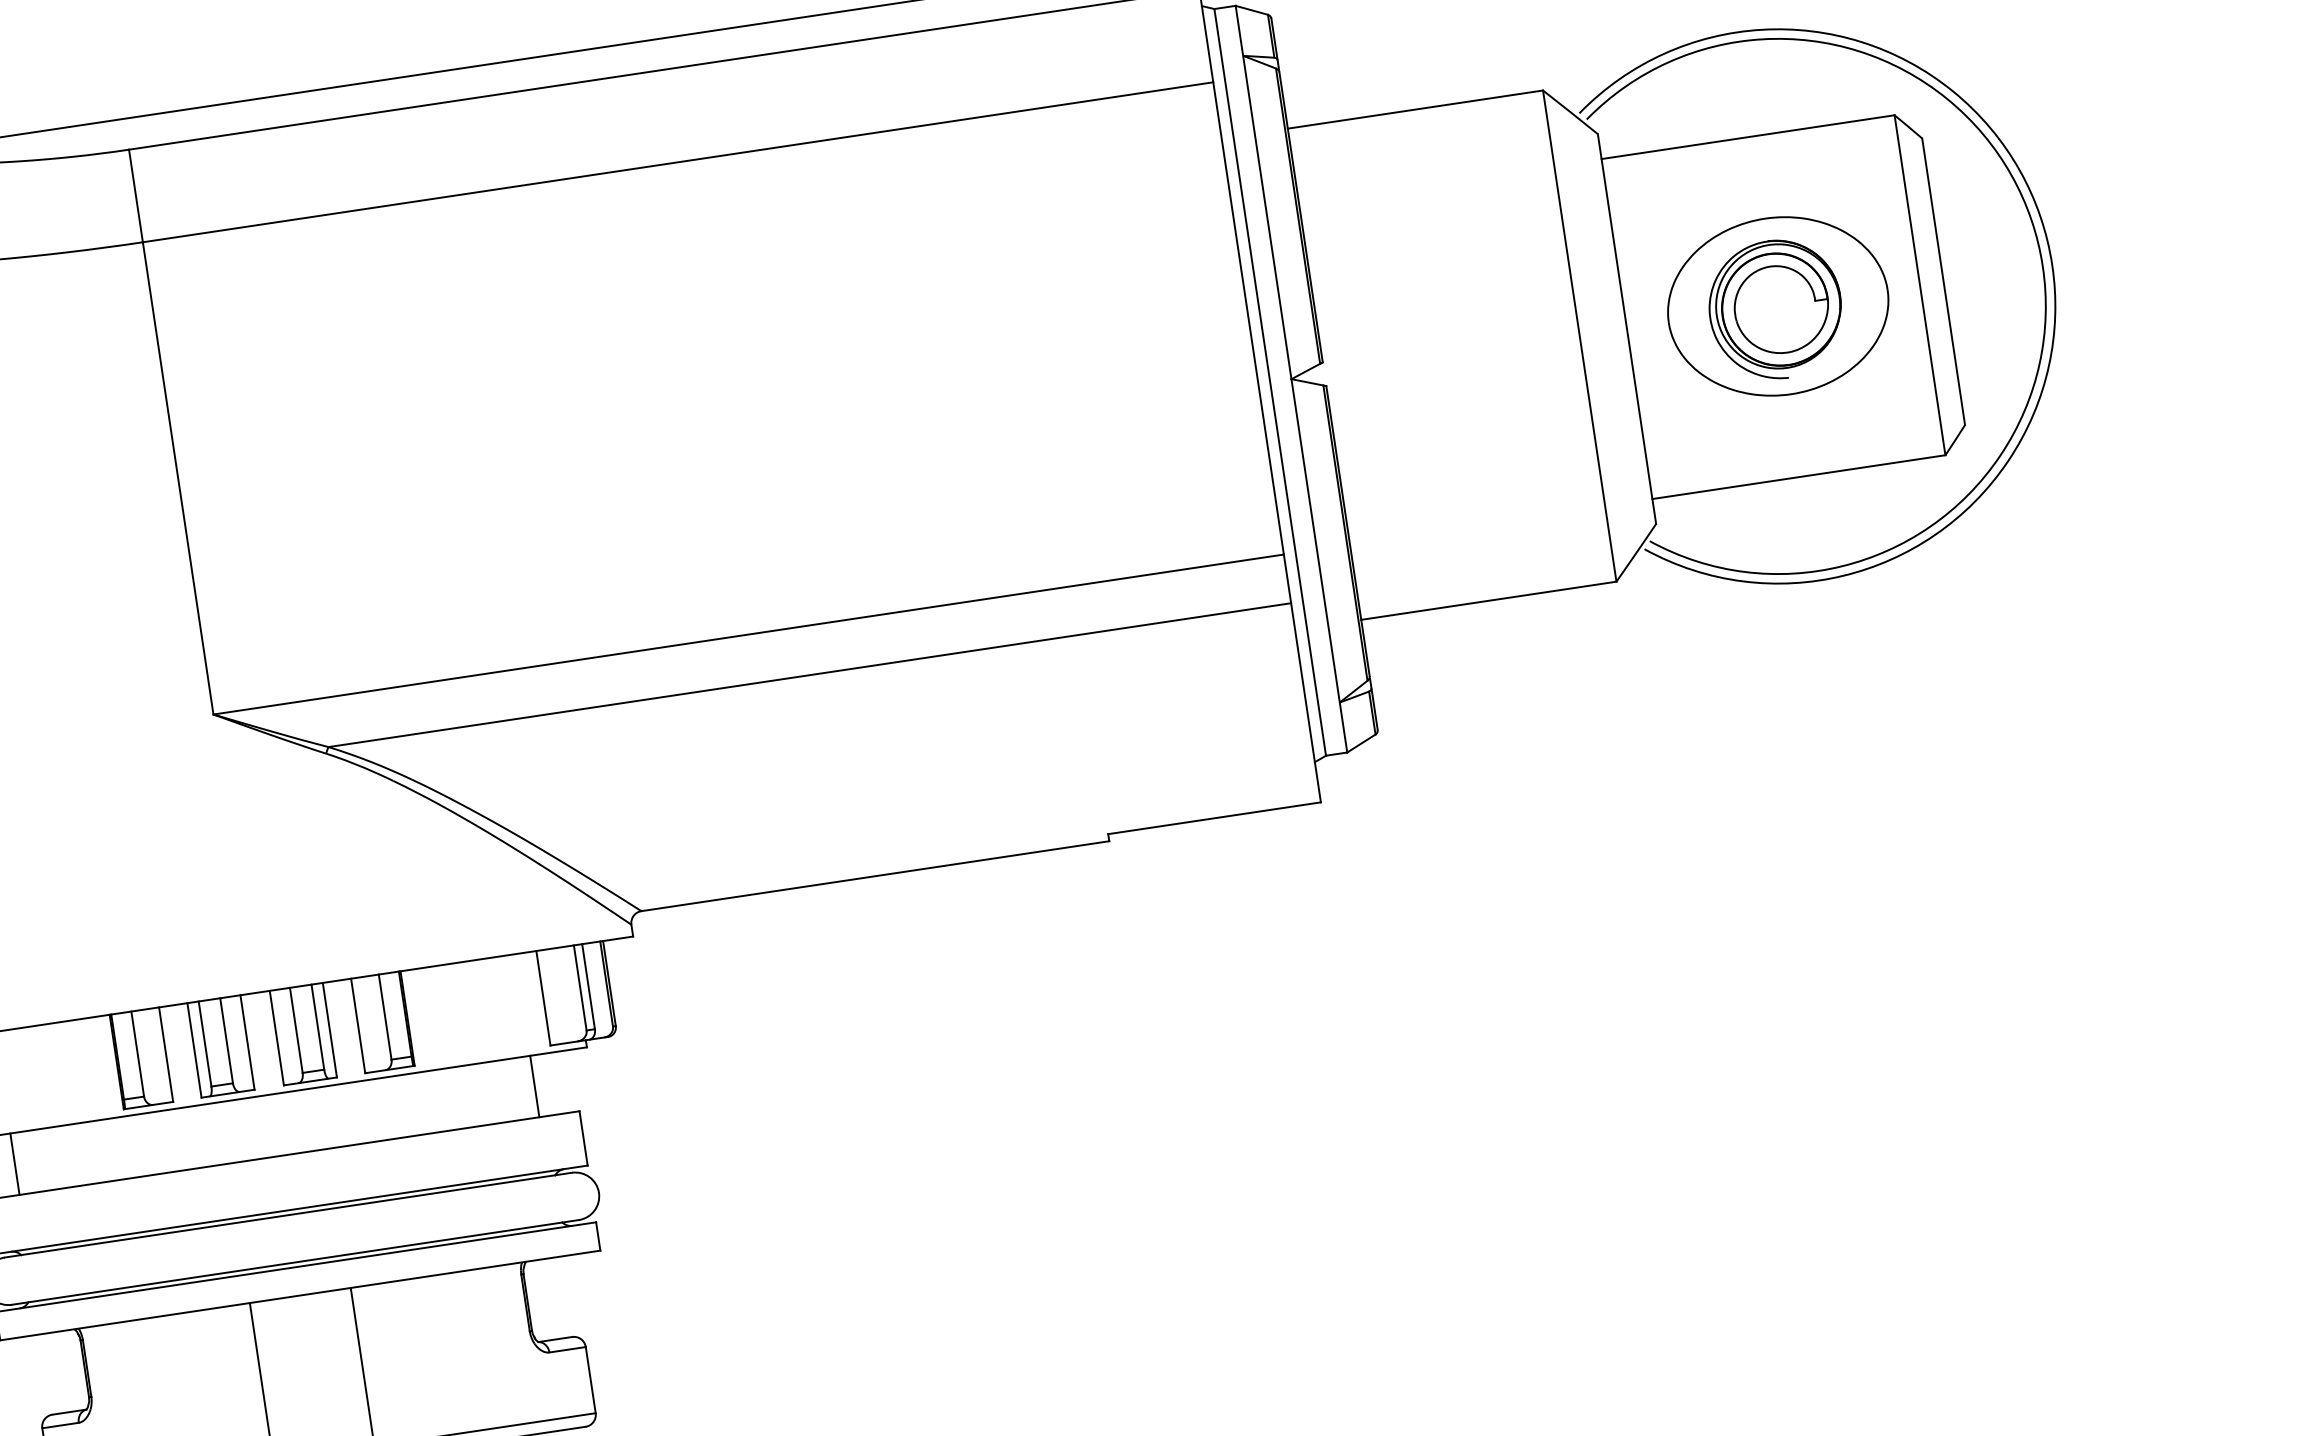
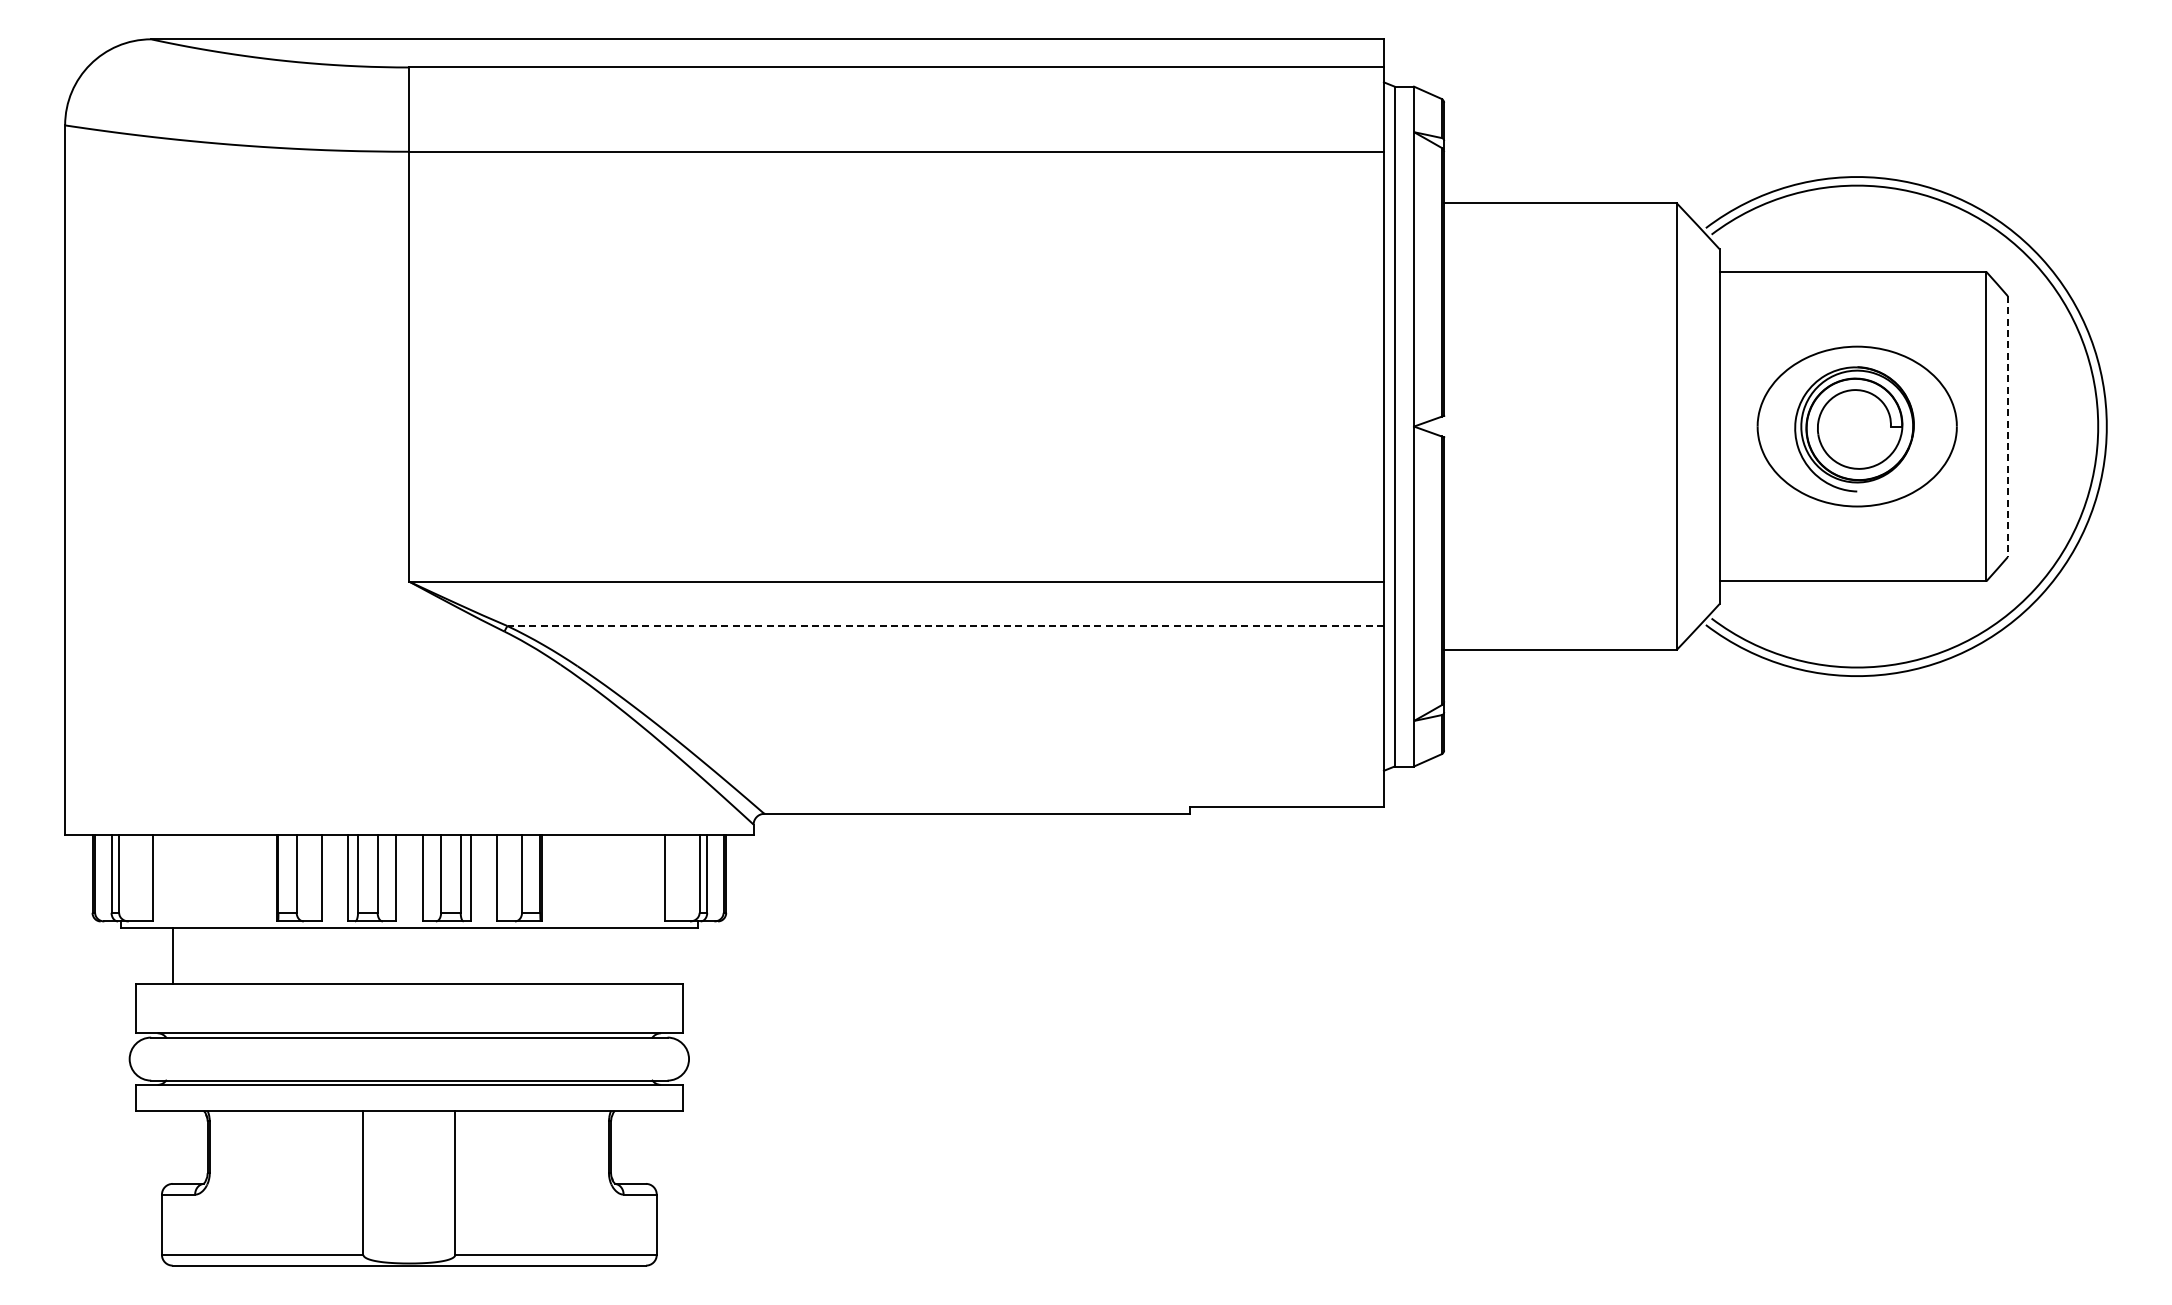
line: (1943, 282) -> (2007, 427), solid -> dashed
line: (809, 675) -> (945, 626), solid -> dashed
line: (535, 1086) -> (646, 955), removed

